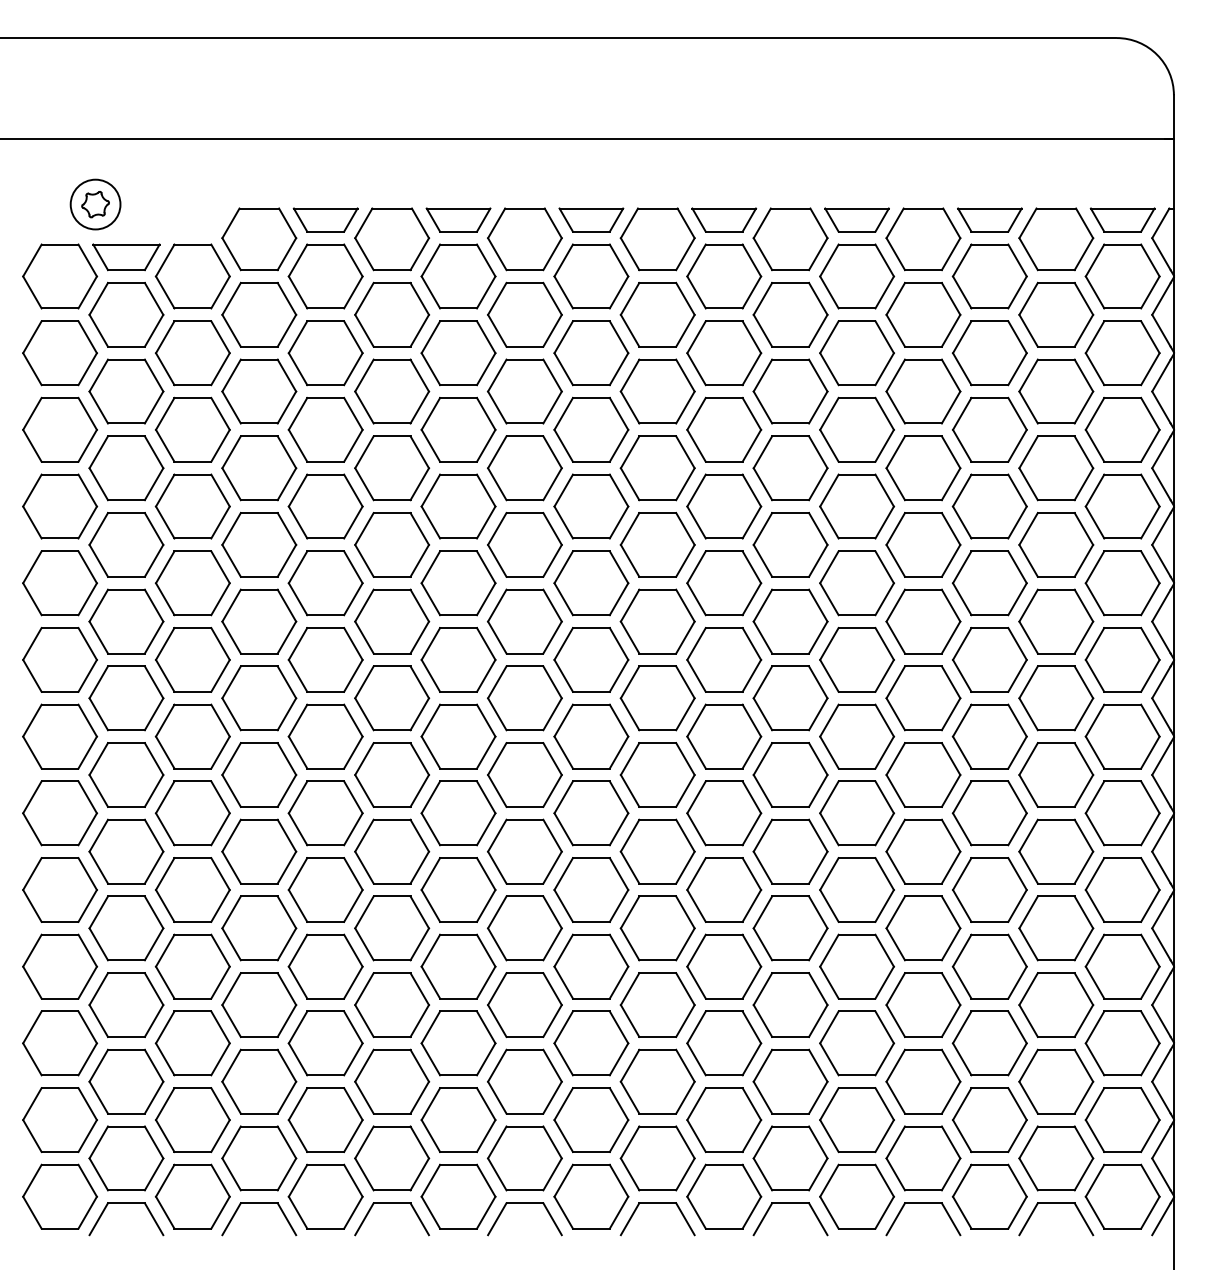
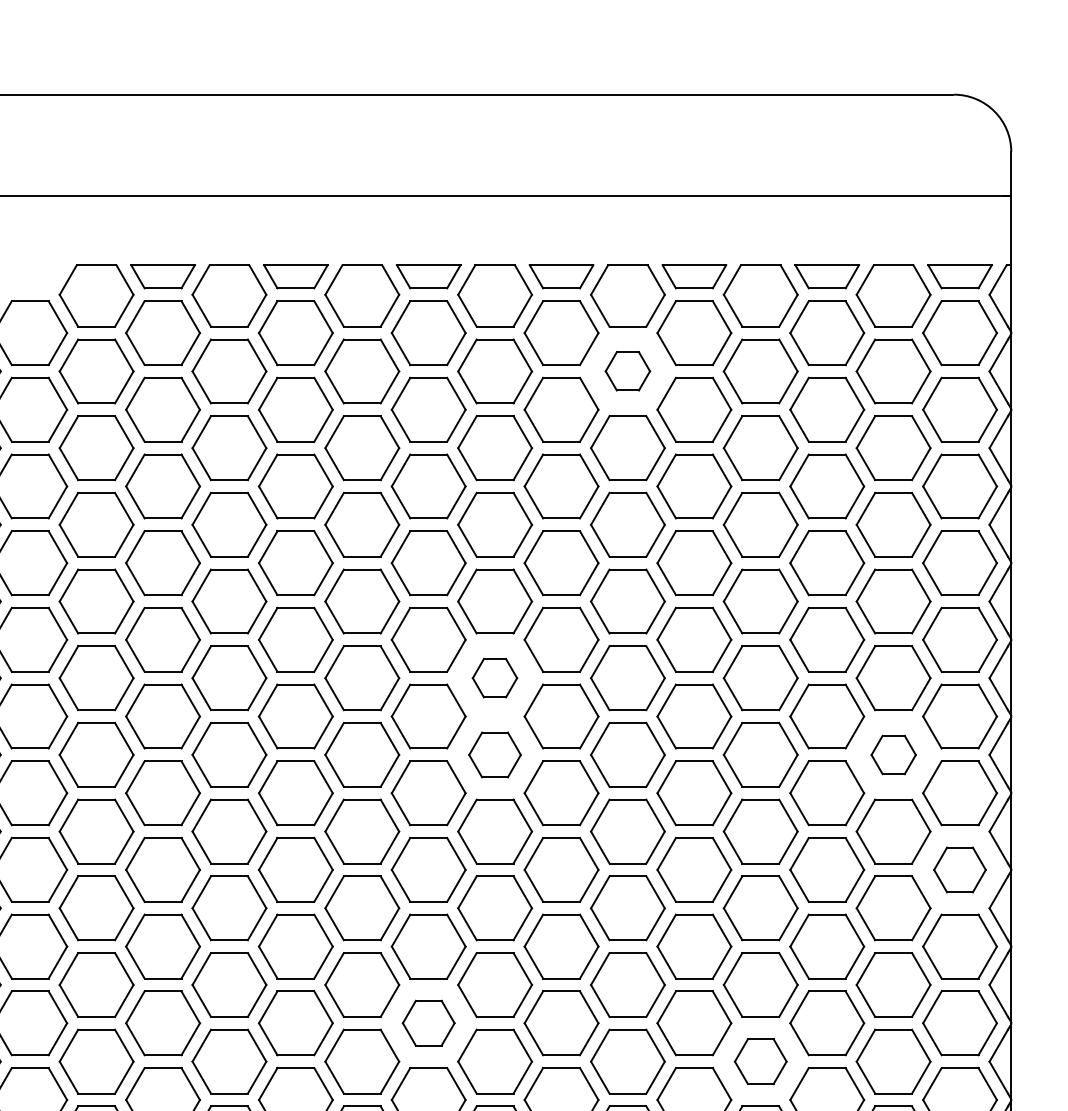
part: (790, 314) -> (627, 371), size x0.6
part: (657, 621) -> (494, 678), size x0.6
part: (657, 698) -> (494, 755), size x0.7
part: (1056, 698) -> (893, 755), size x0.6
part: (1122, 813) -> (959, 870), size x0.7
part: (591, 966) -> (428, 1023), size x0.7
part: (923, 1004) -> (760, 1061), size x0.7

